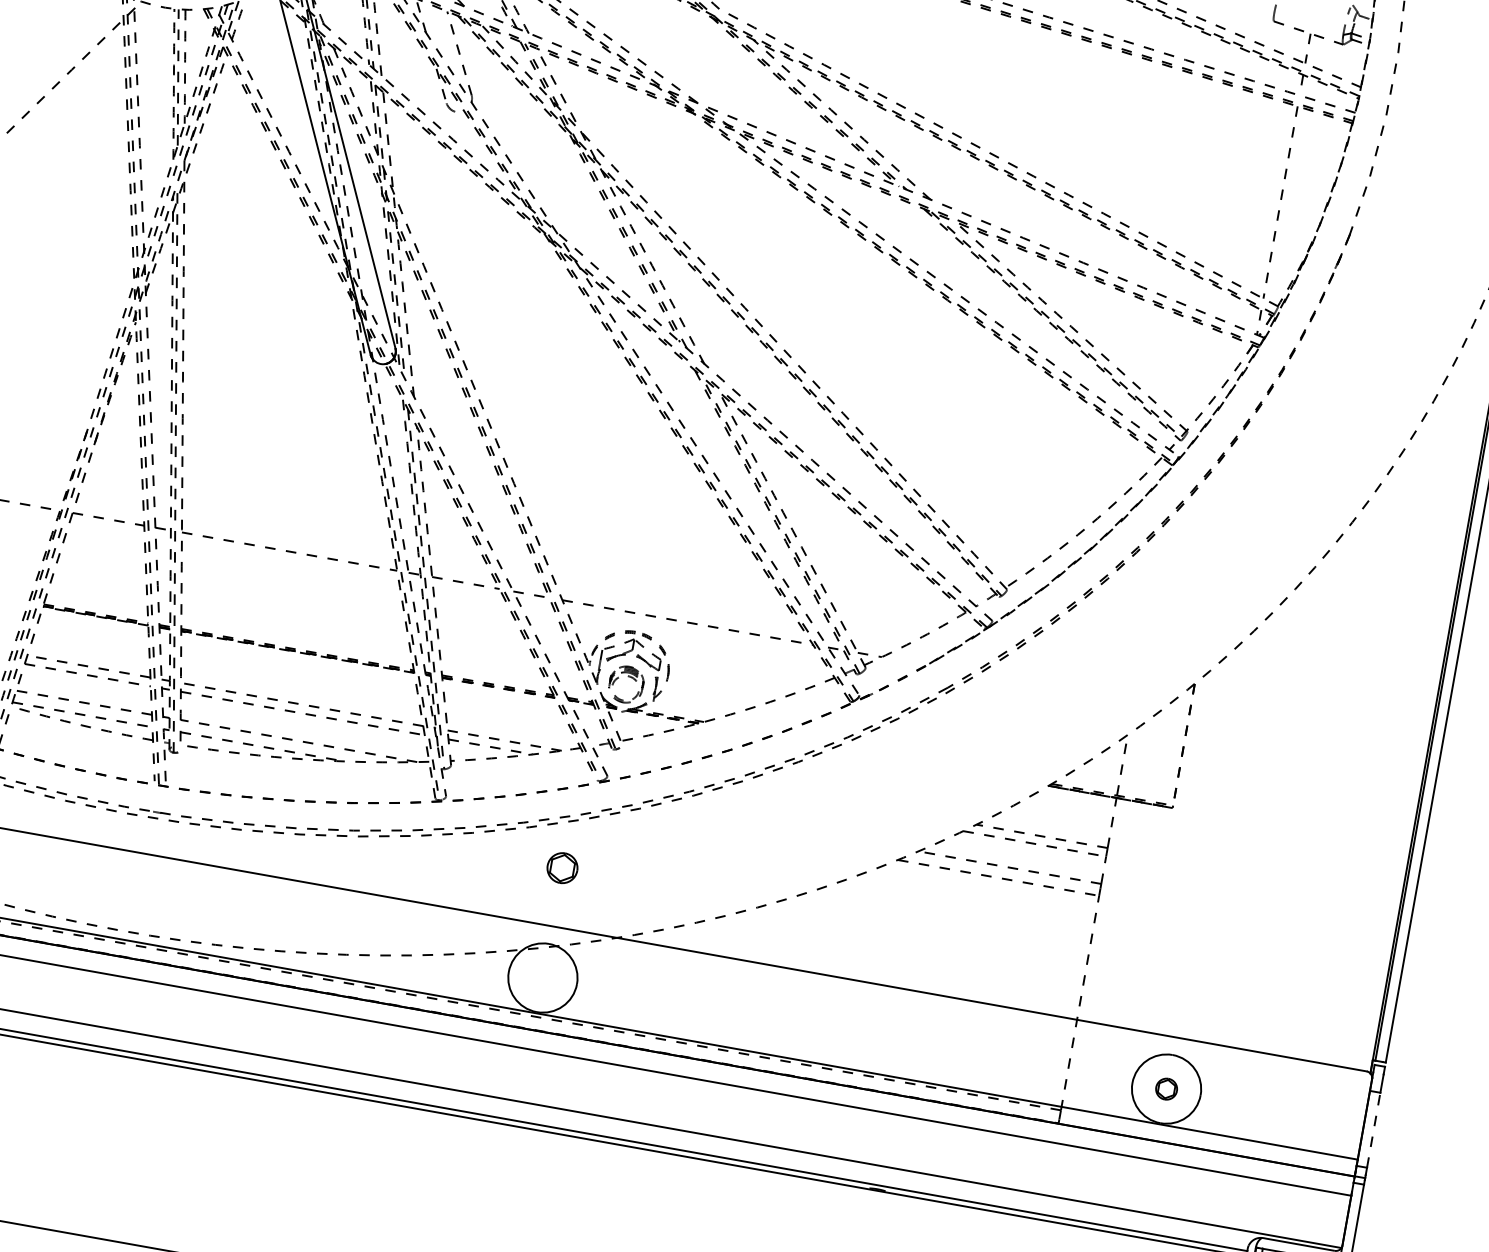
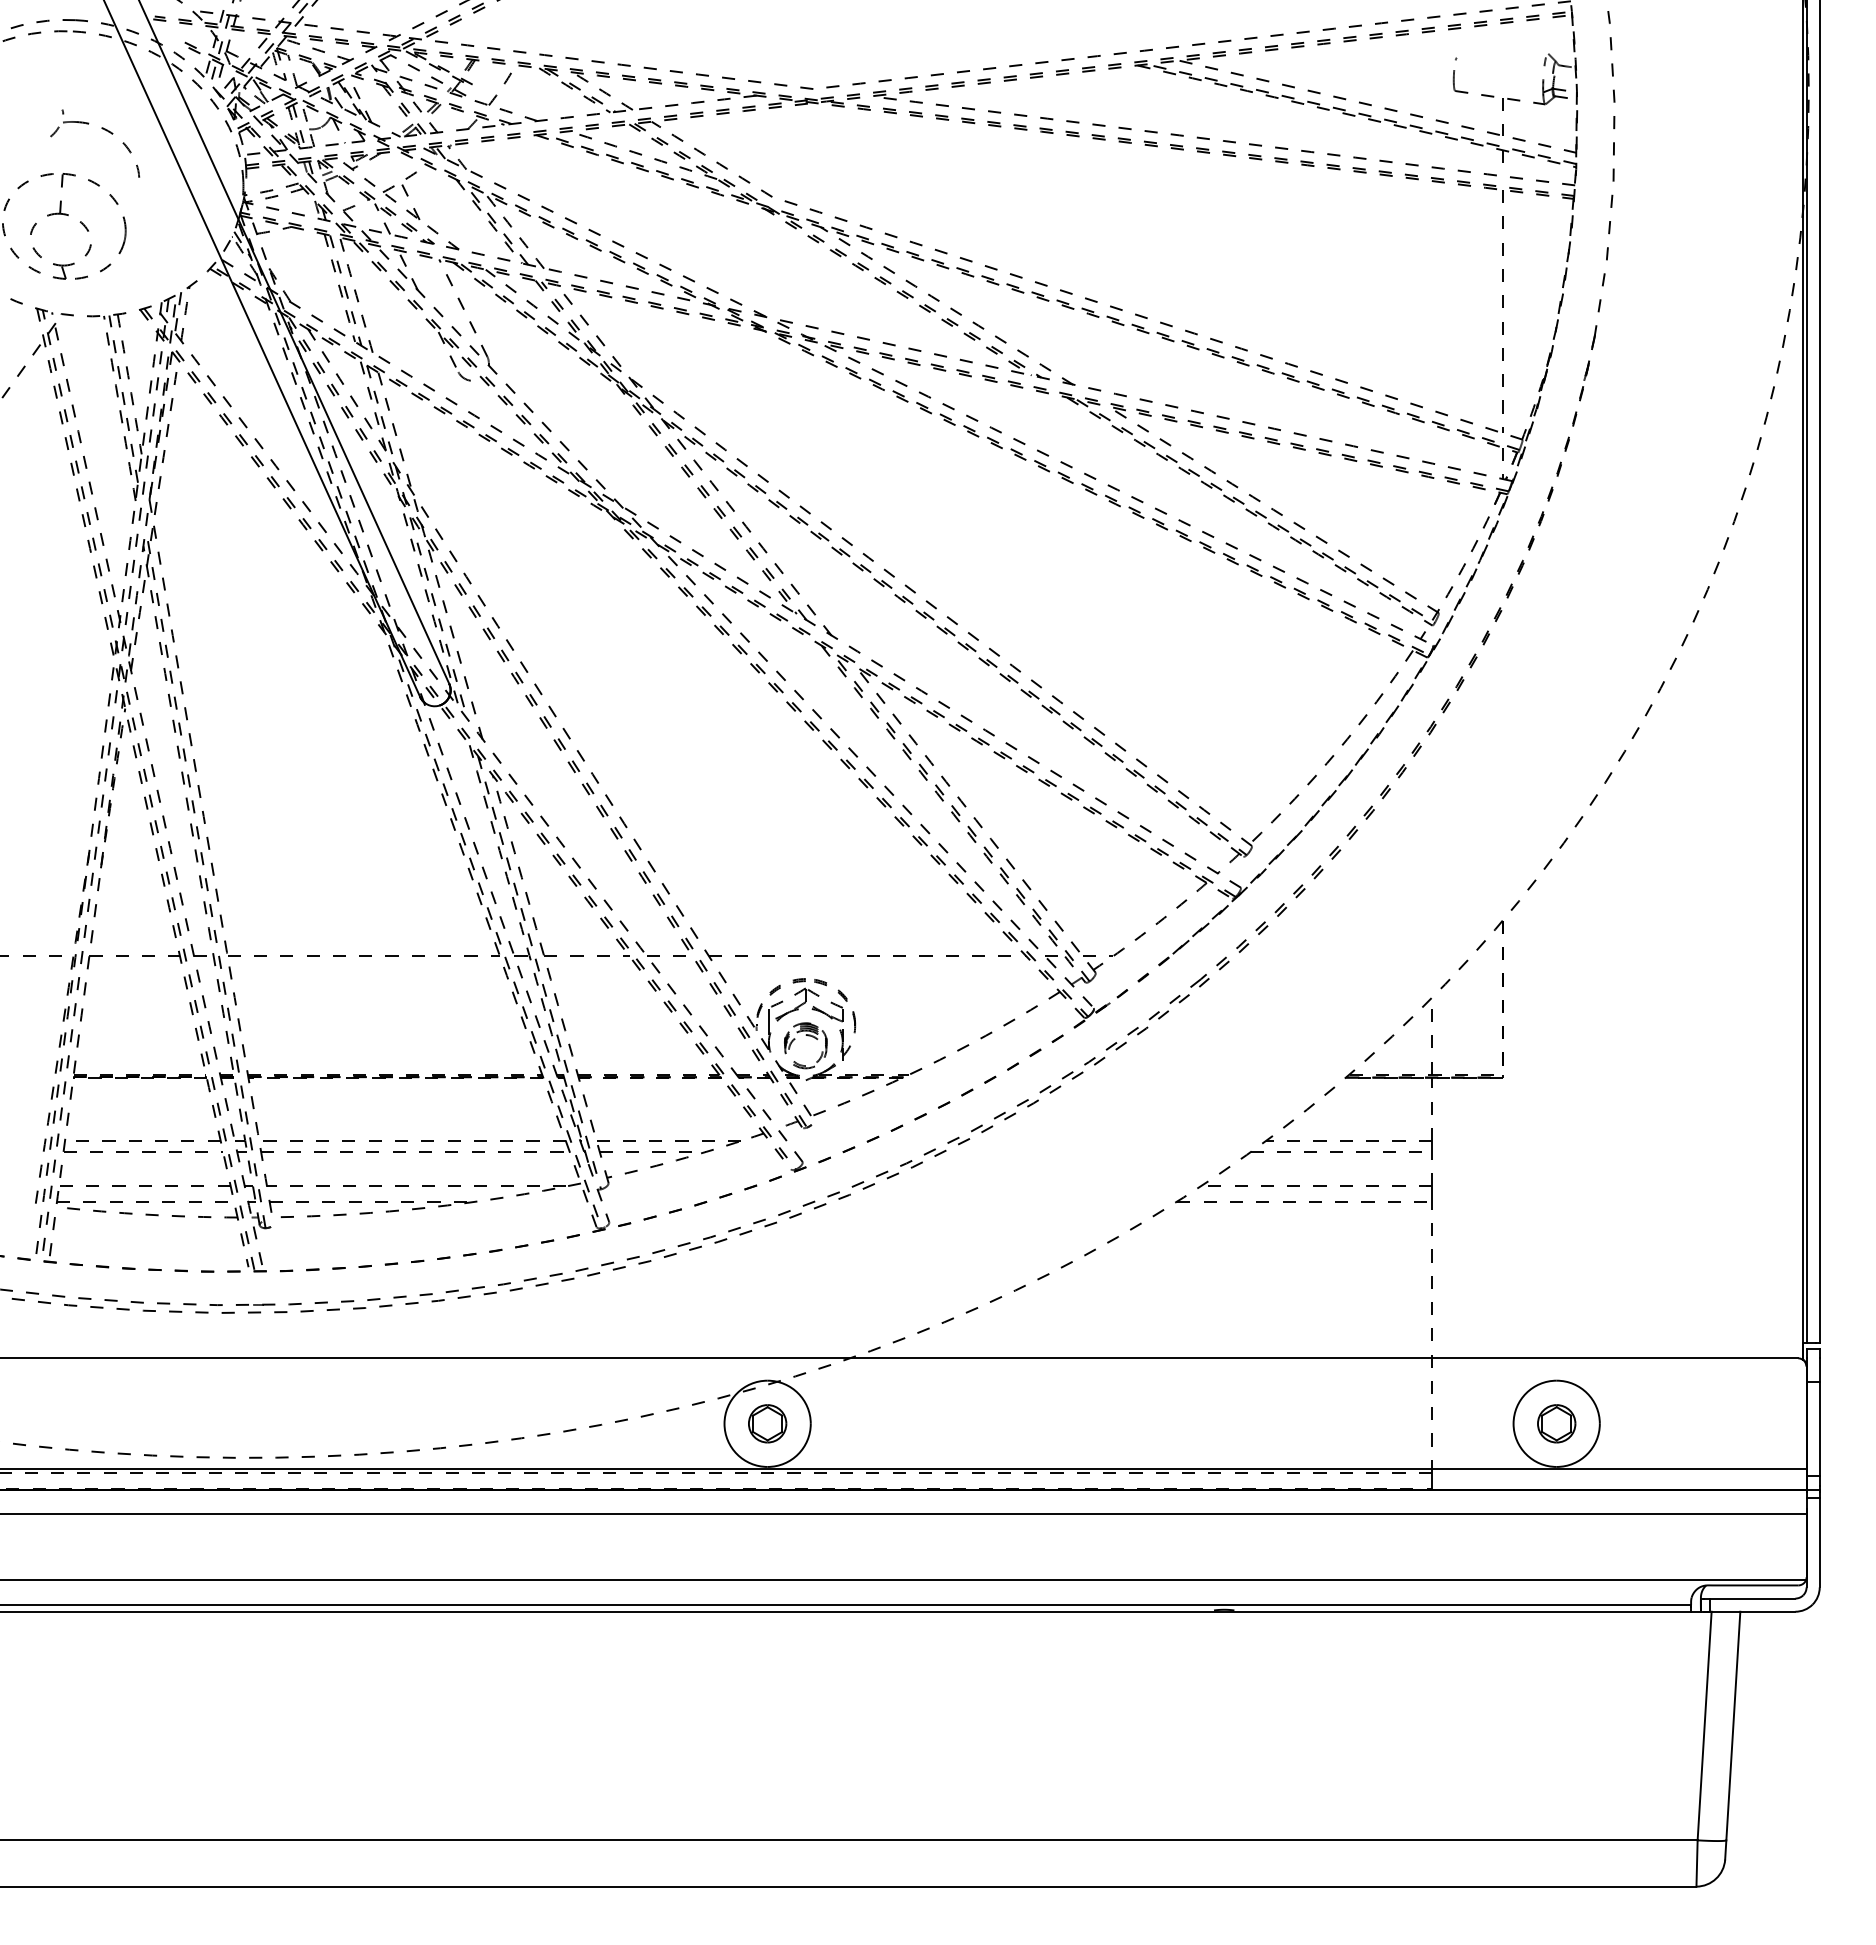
part: (562, 867) -> (767, 1423), moved
part: (1166, 1088) -> (1556, 1423), size x1.43
line: (1373, 1129) -> (1819, 1428), dashed -> solid

